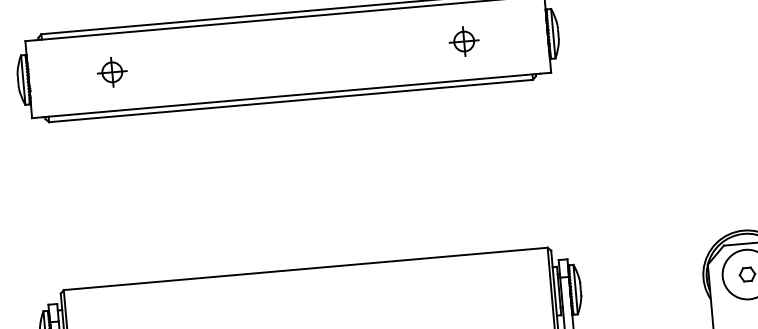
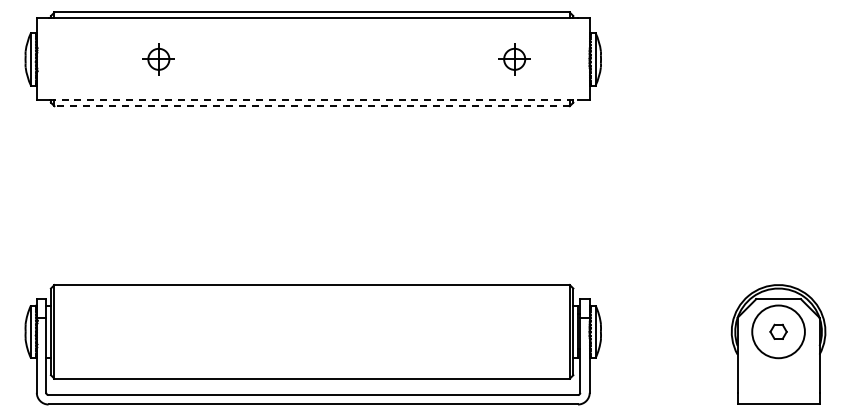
part: (464, 41) -> (514, 59), moved
part: (111, 72) -> (158, 59), moved
line: (291, 95) -> (313, 100), solid -> dashed
line: (291, 101) -> (312, 106), solid -> dashed

